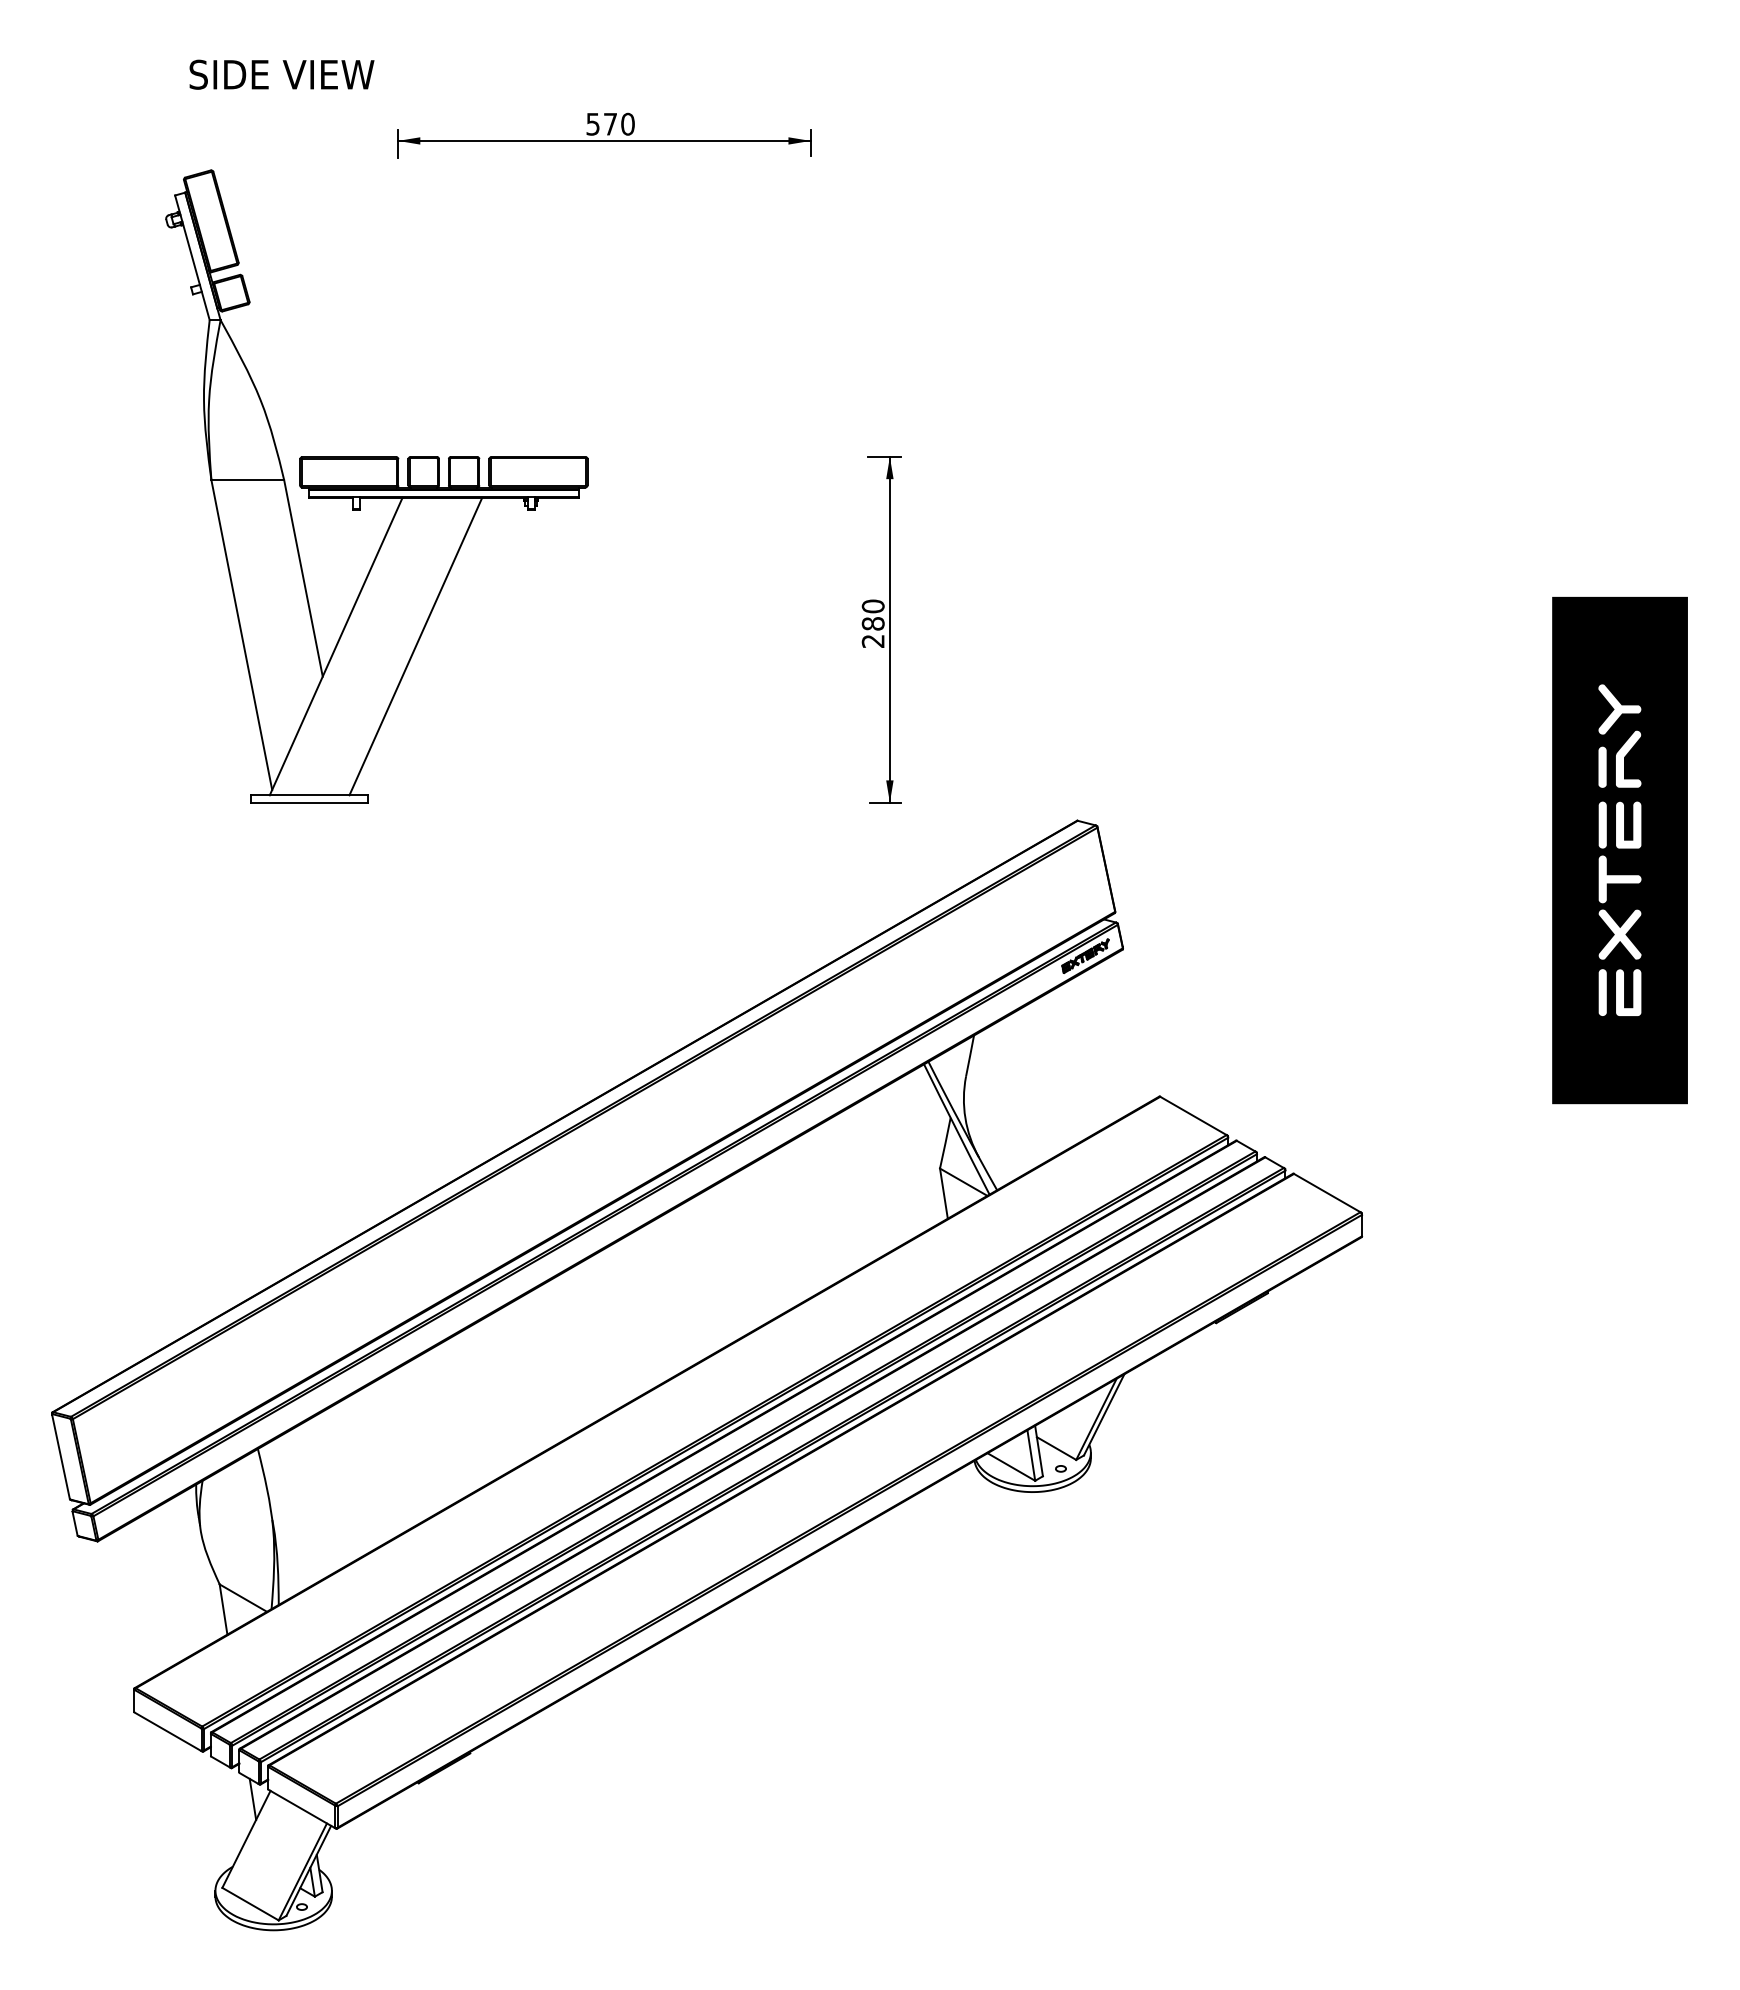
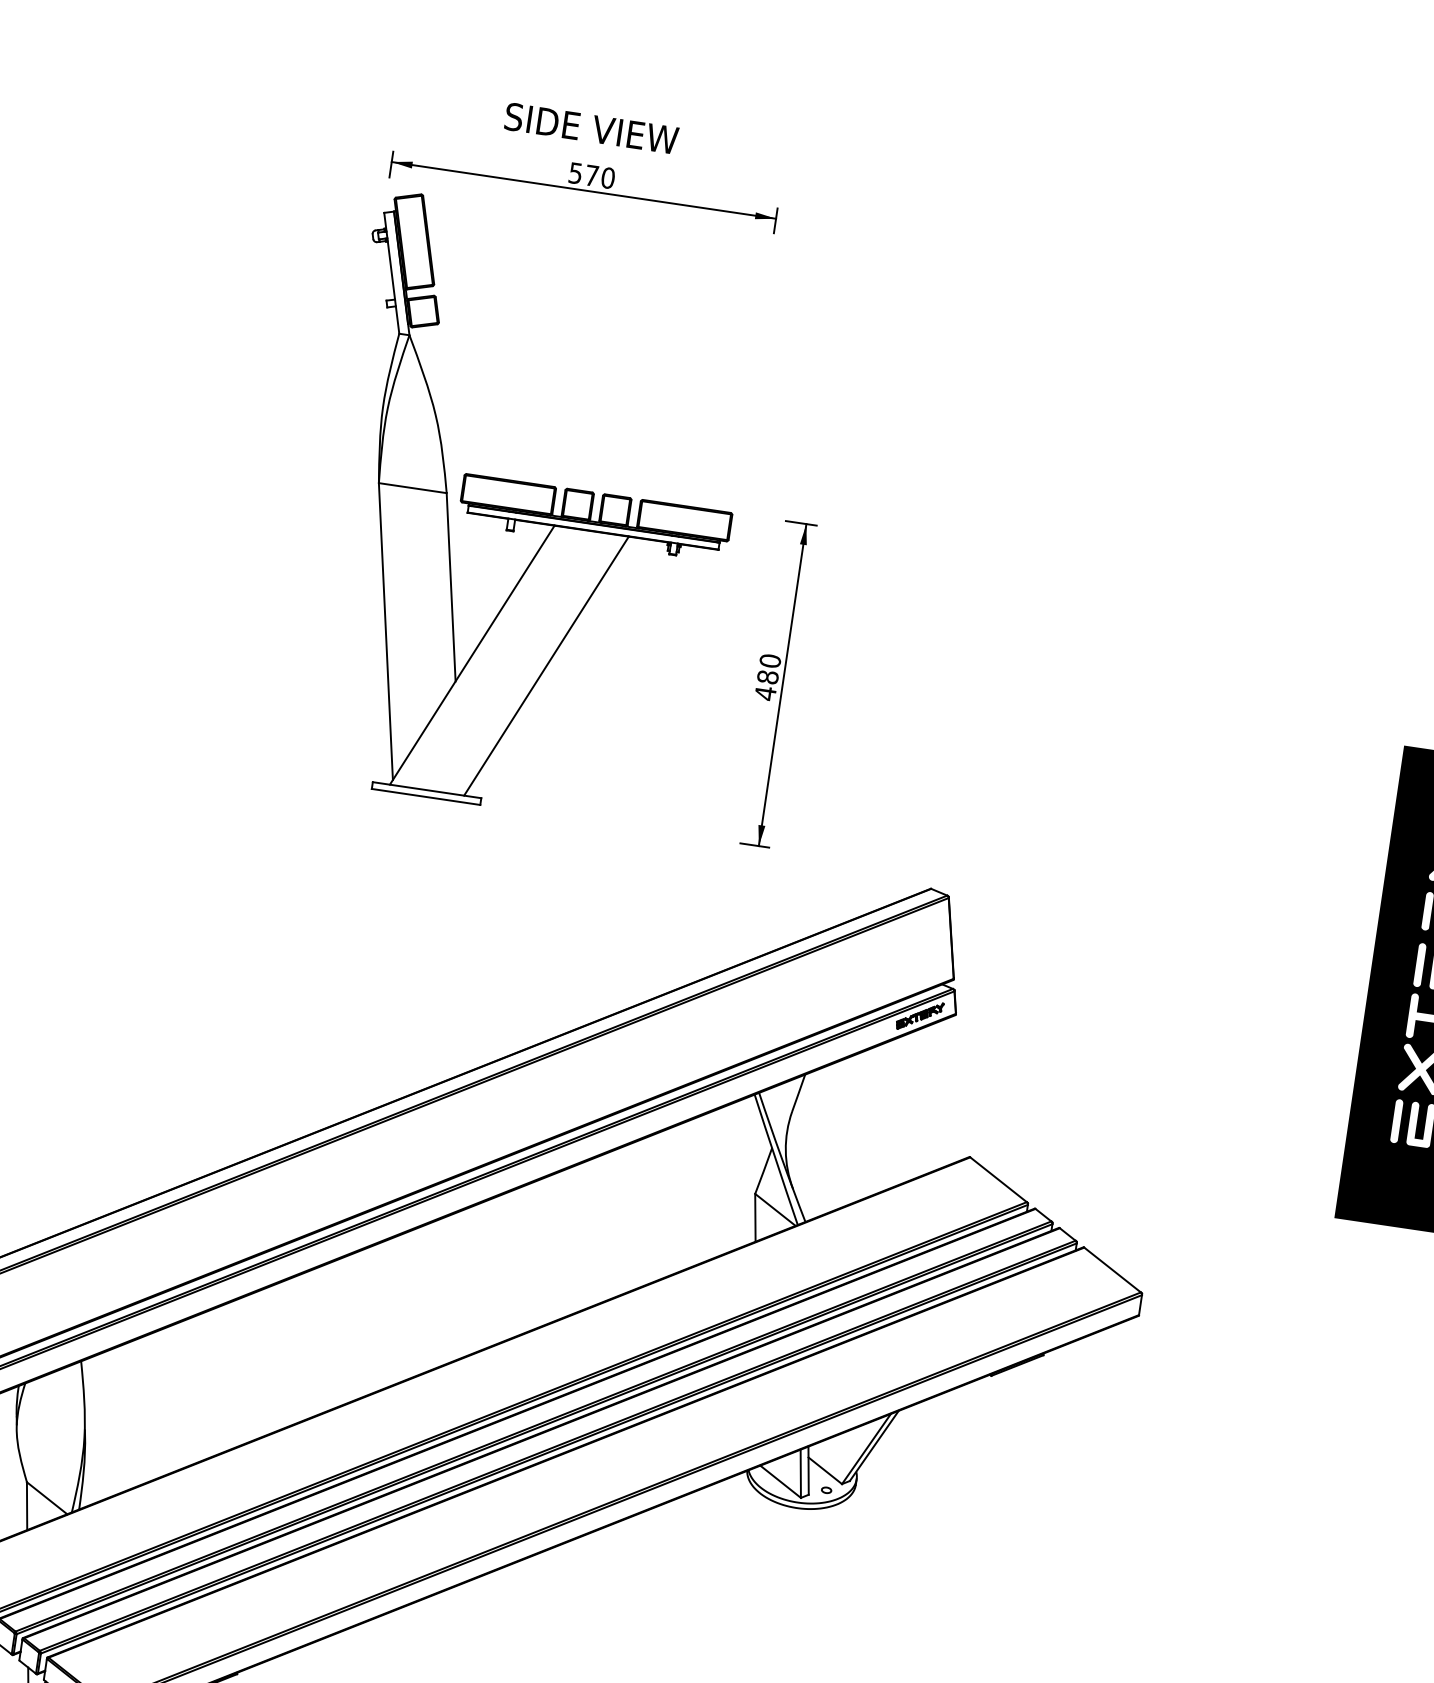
text: (281, 74) -> (591, 128), moved
part: (376, 486) -> (531, 511), moved
text: (872, 641) -> (764, 693), 280 -> 480

